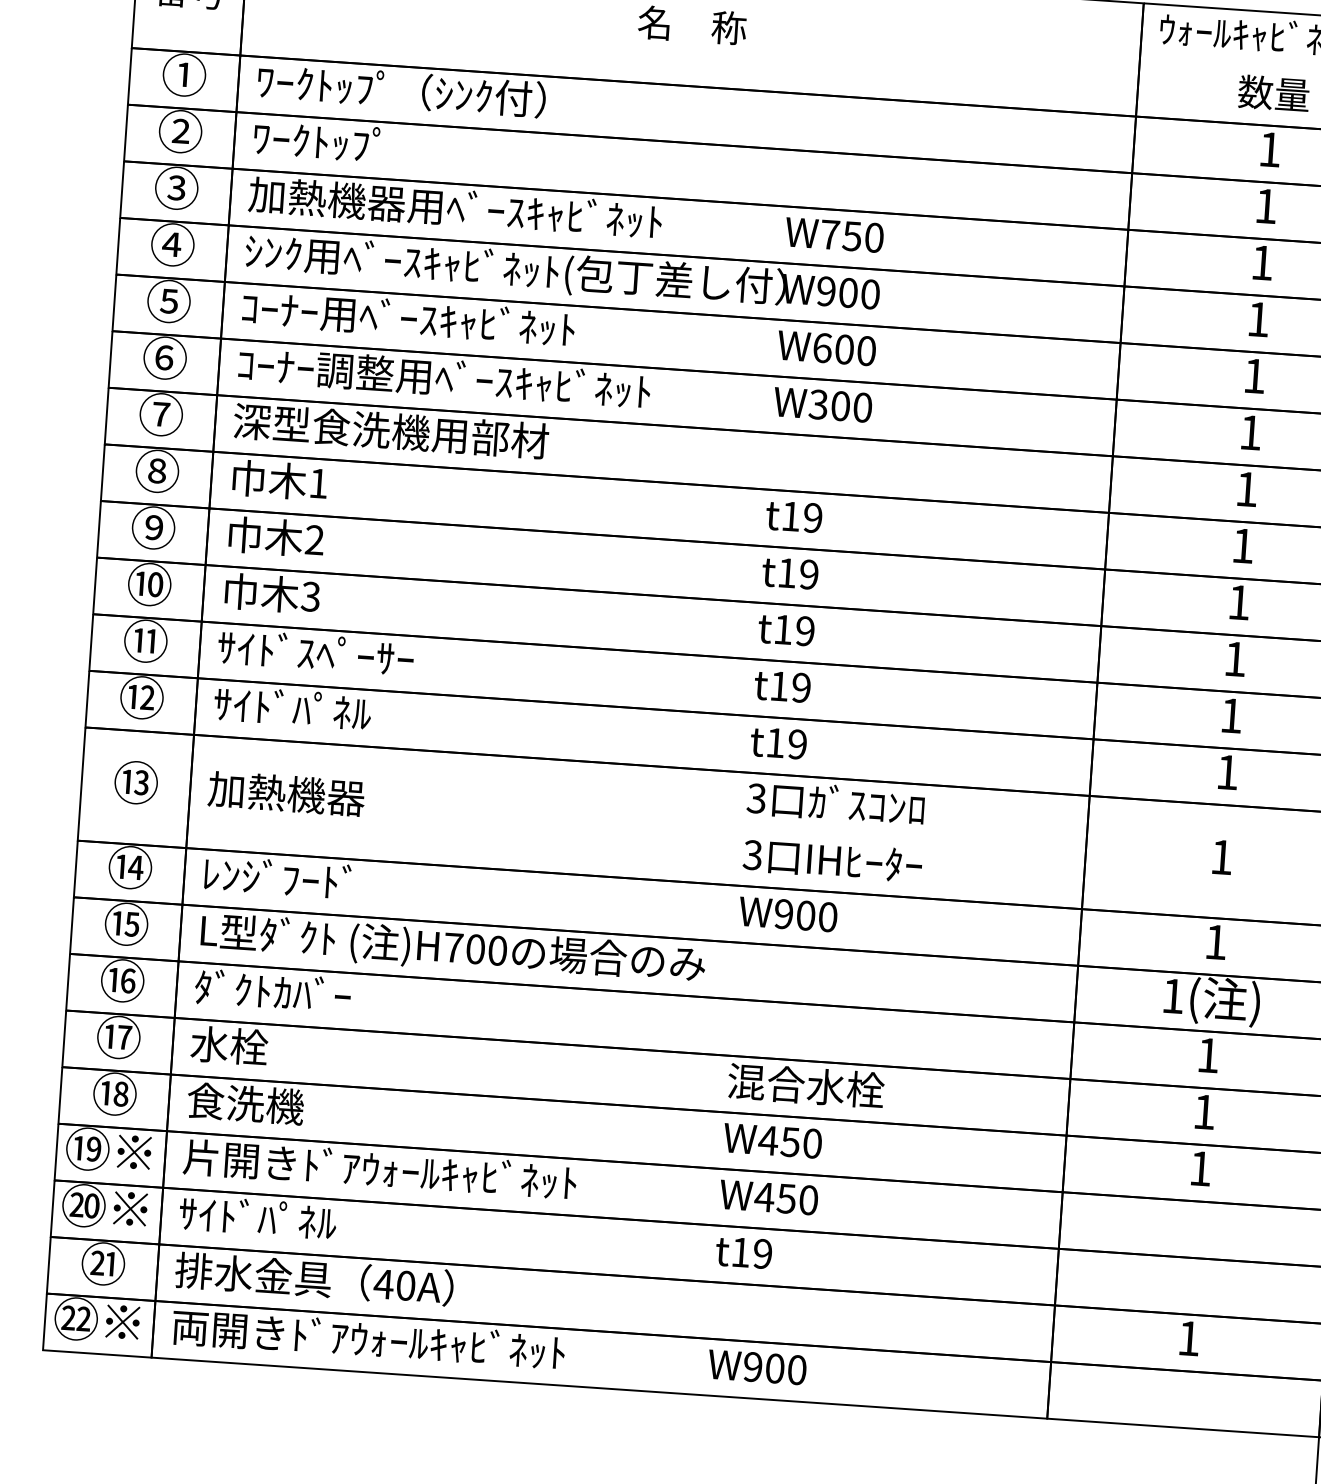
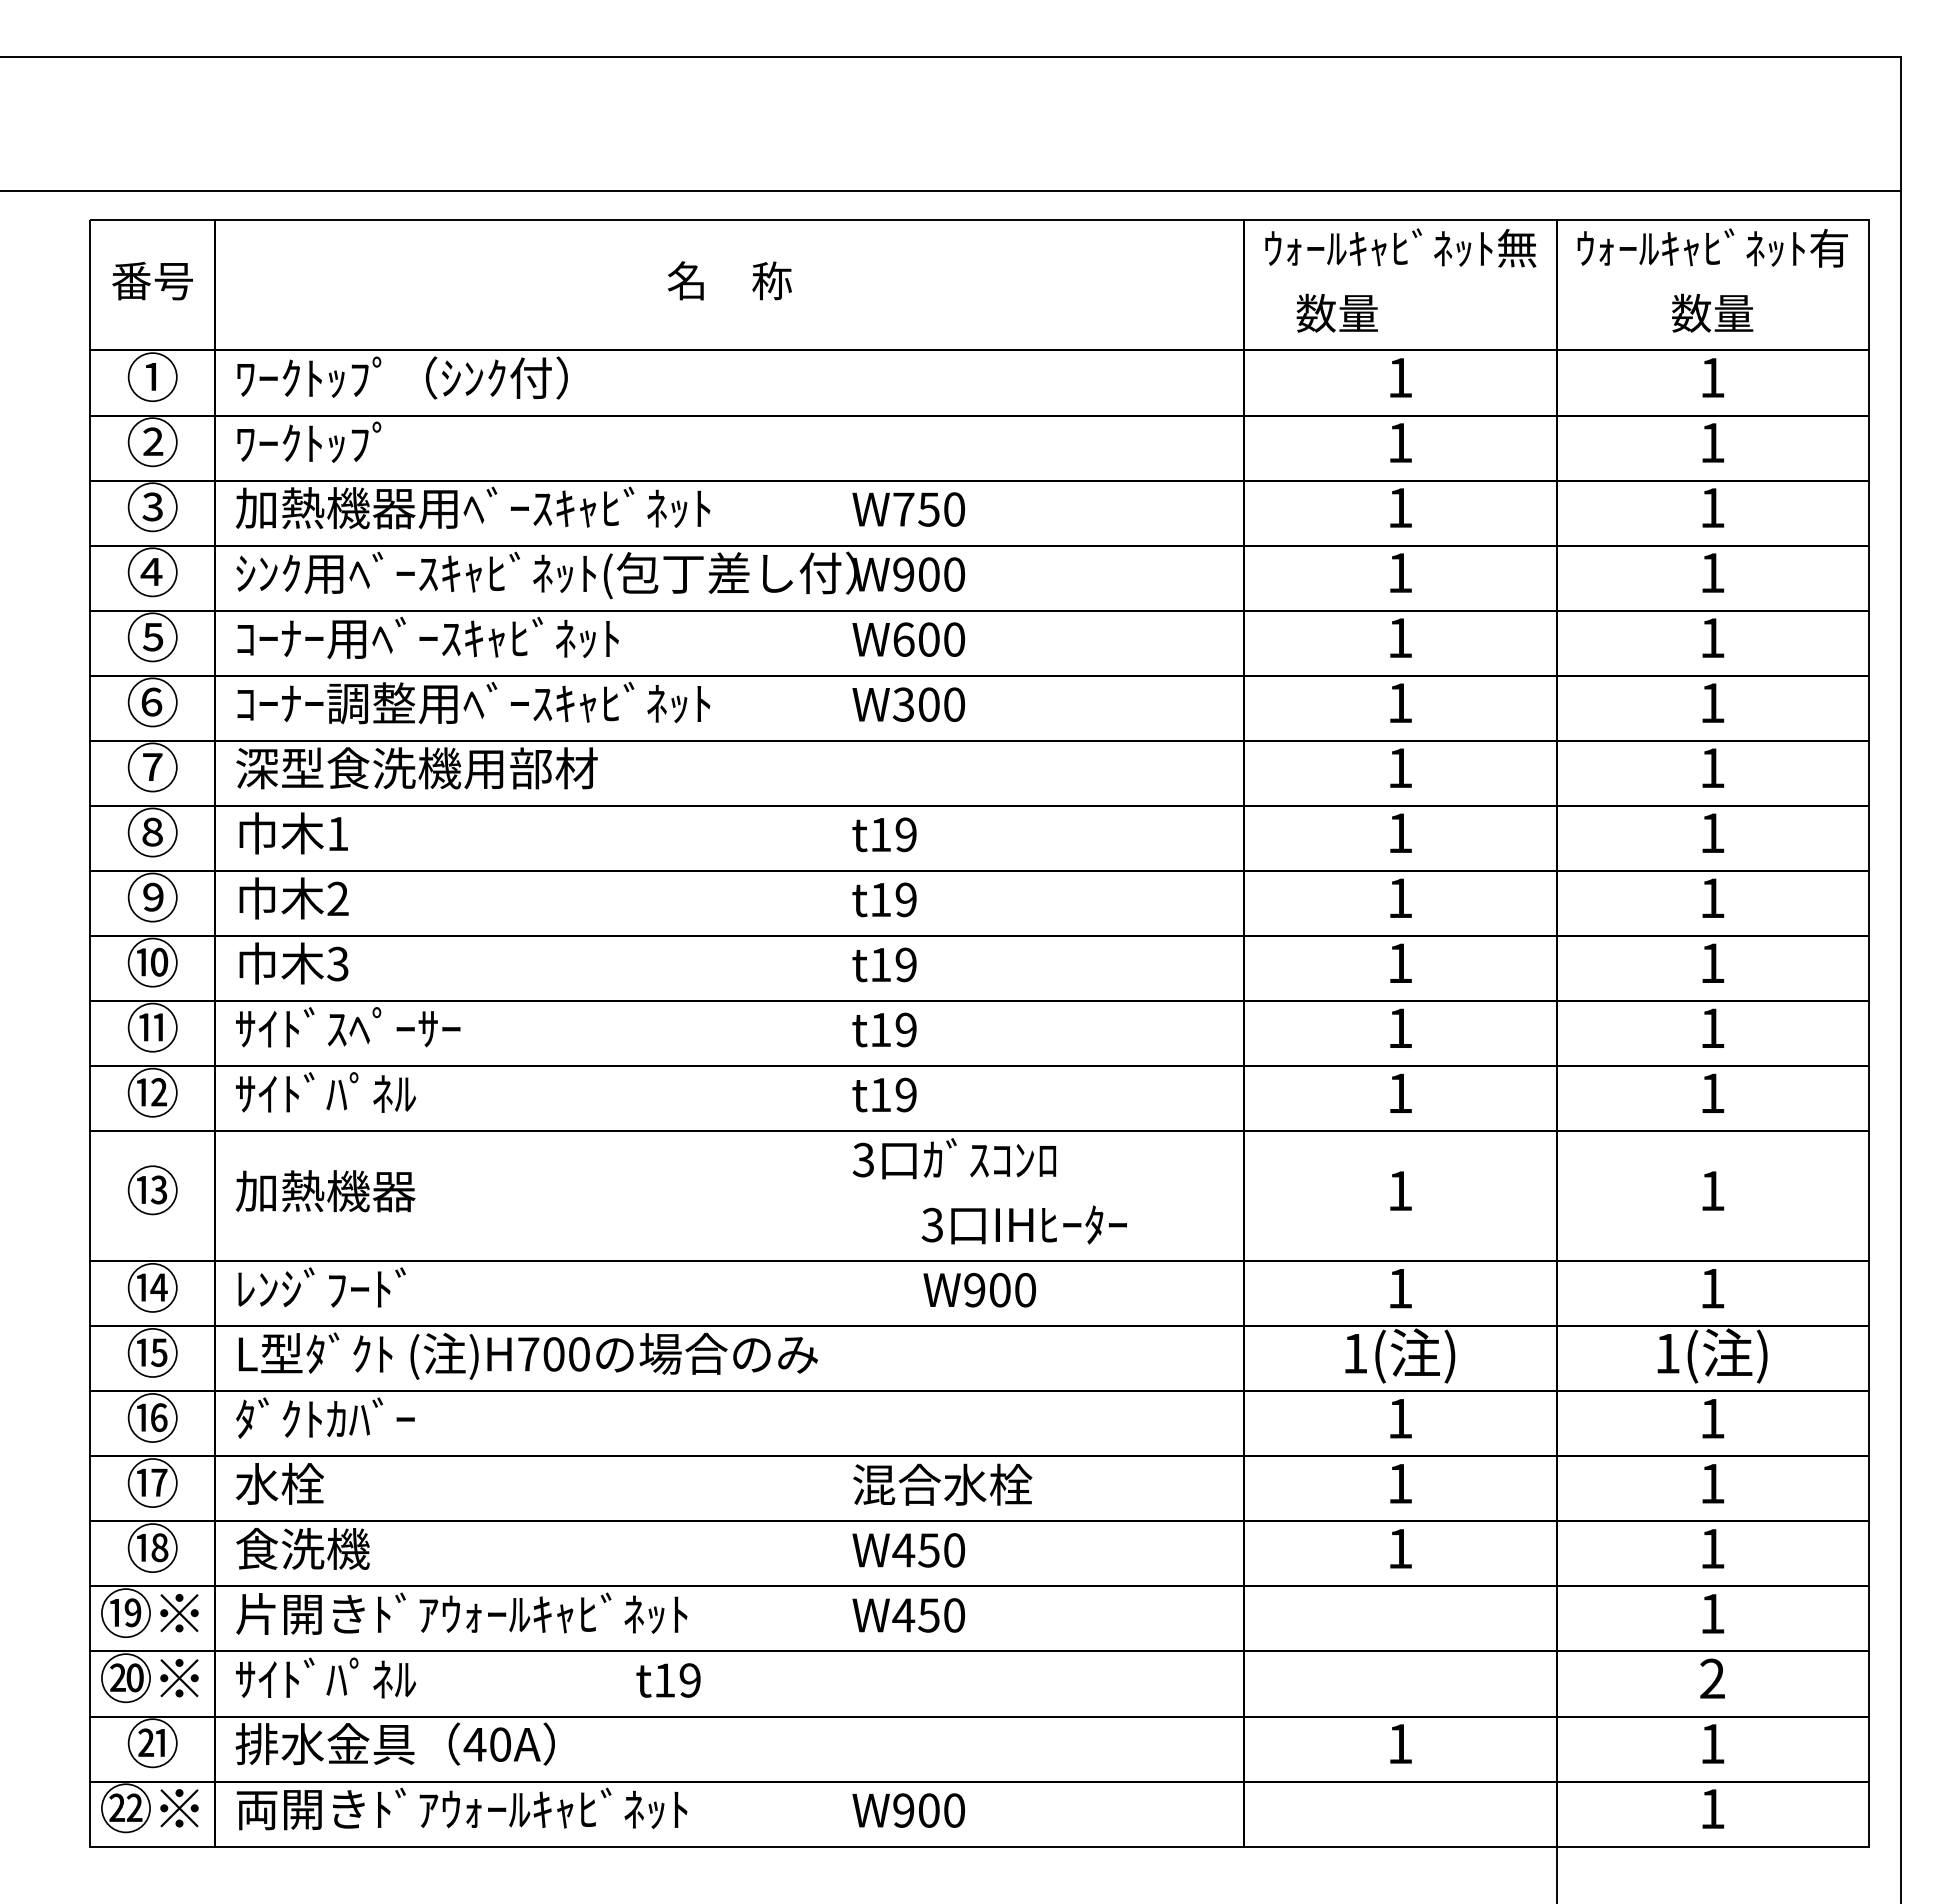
text: (1273, 92) -> (1336, 312), moved
text: (831, 860) -> (1023, 1224), moved
text: (788, 914) -> (979, 1290), moved
text: (743, 1252) -> (668, 1680), moved

